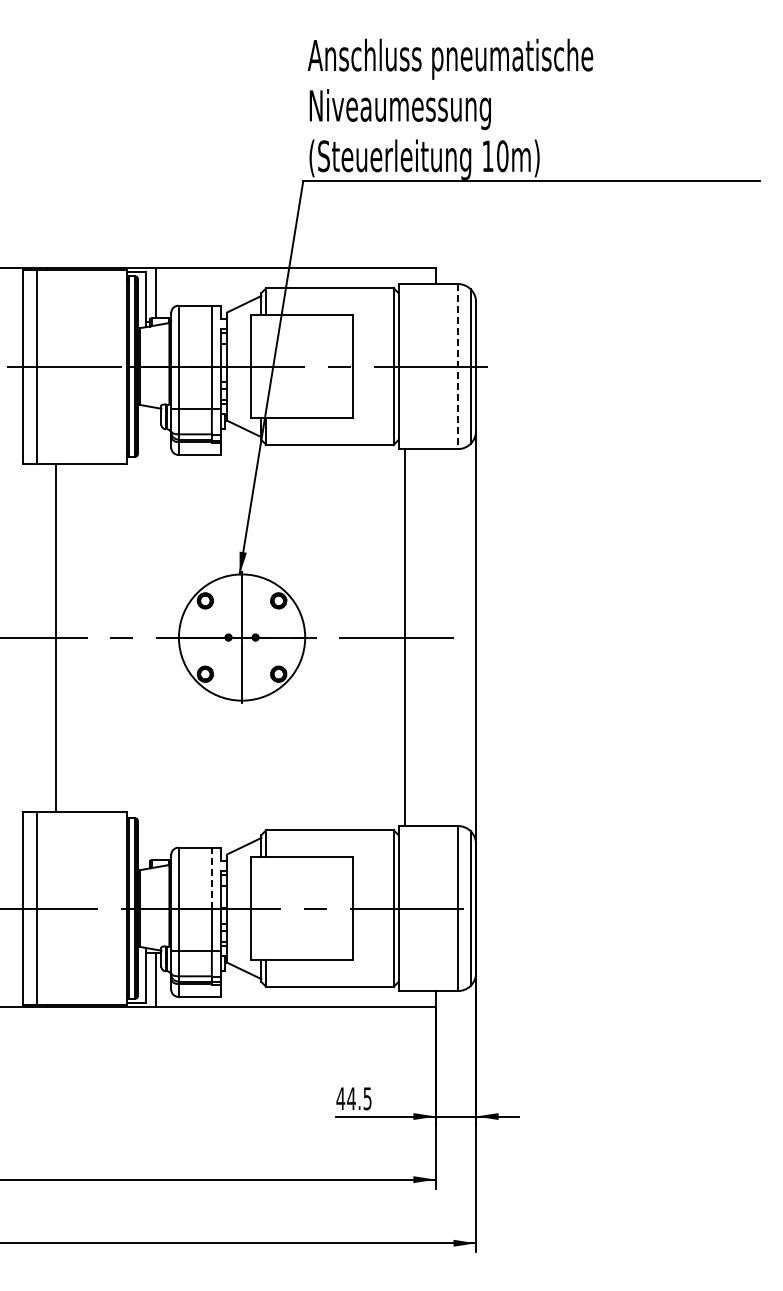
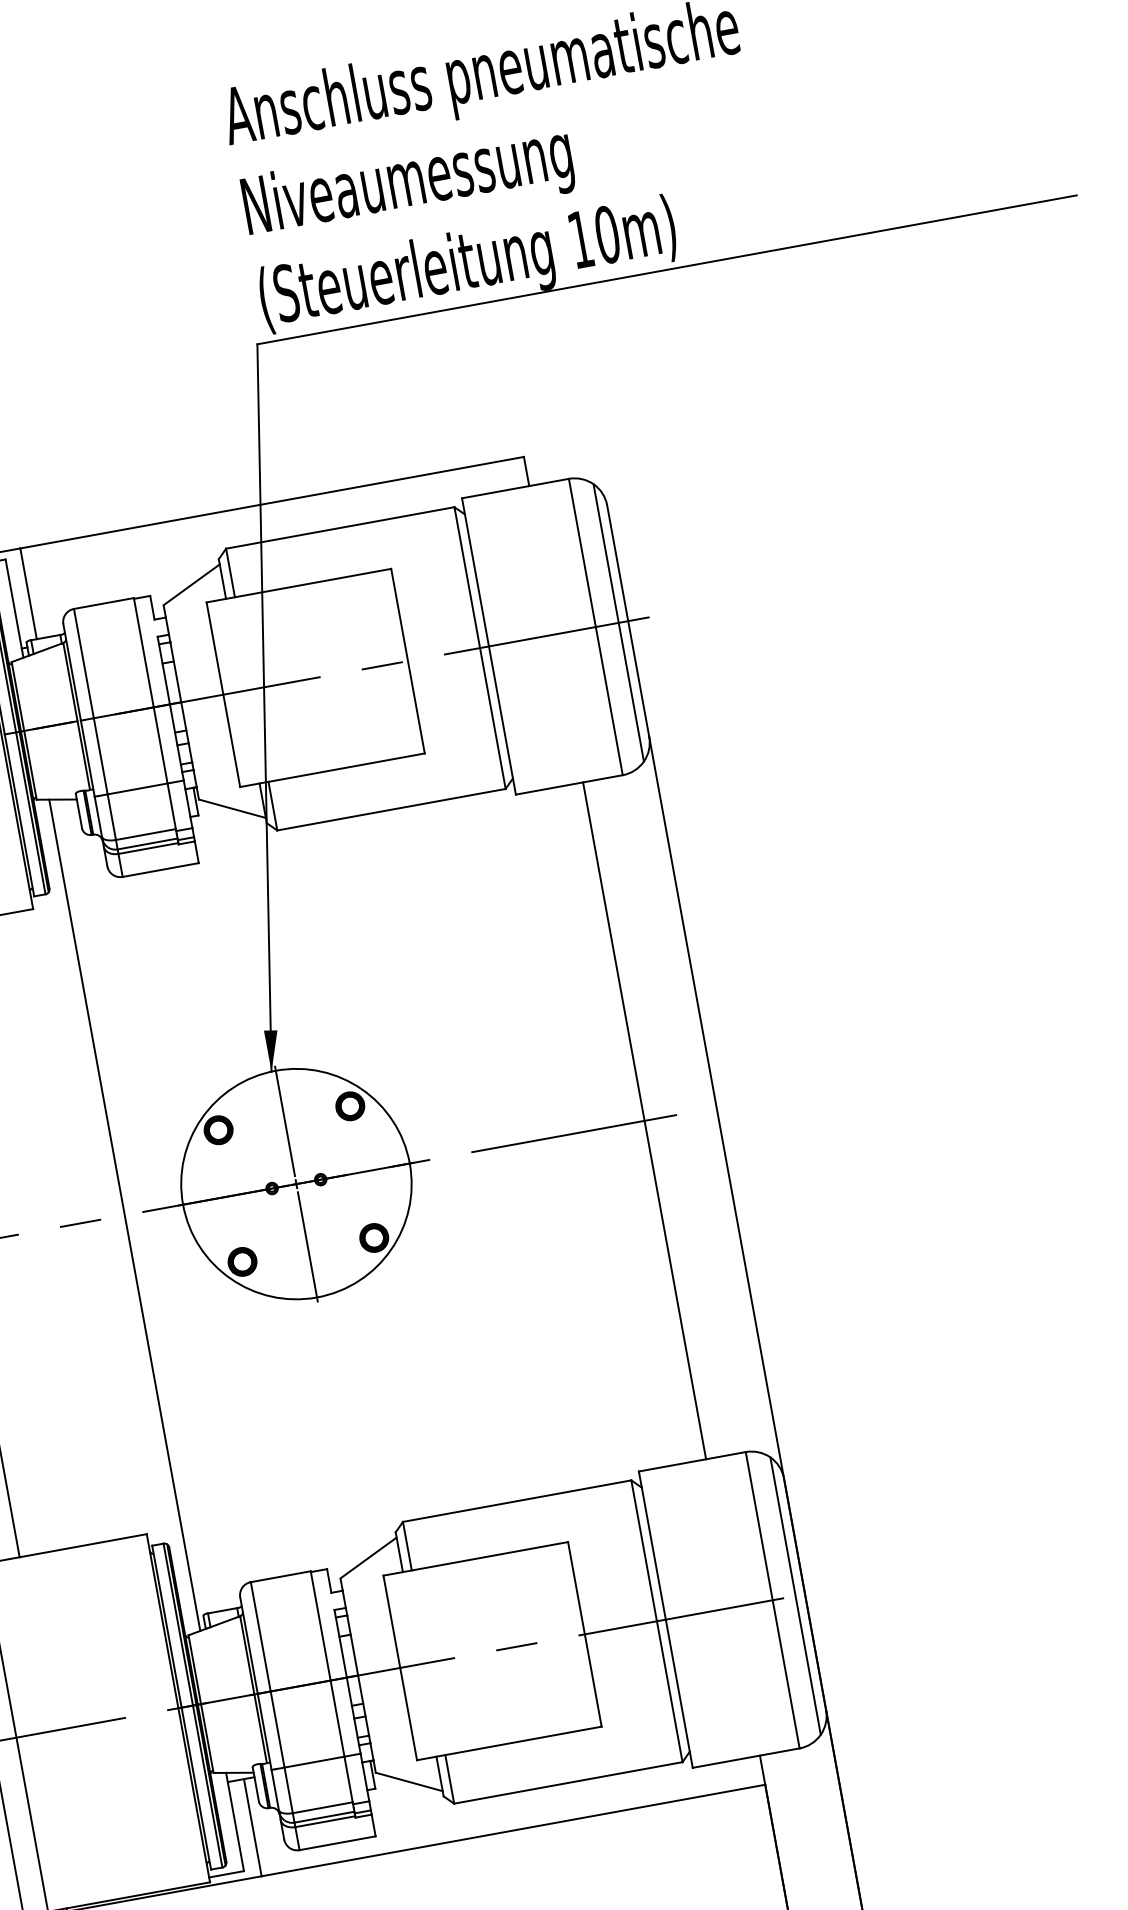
line: (458, 366) -> (596, 626), dashed -> solid
line: (146, 637) -> (124, 1215), added
line: (404, 637) -> (643, 1120), moved
line: (211, 877) -> (319, 1624), dashed -> solid

